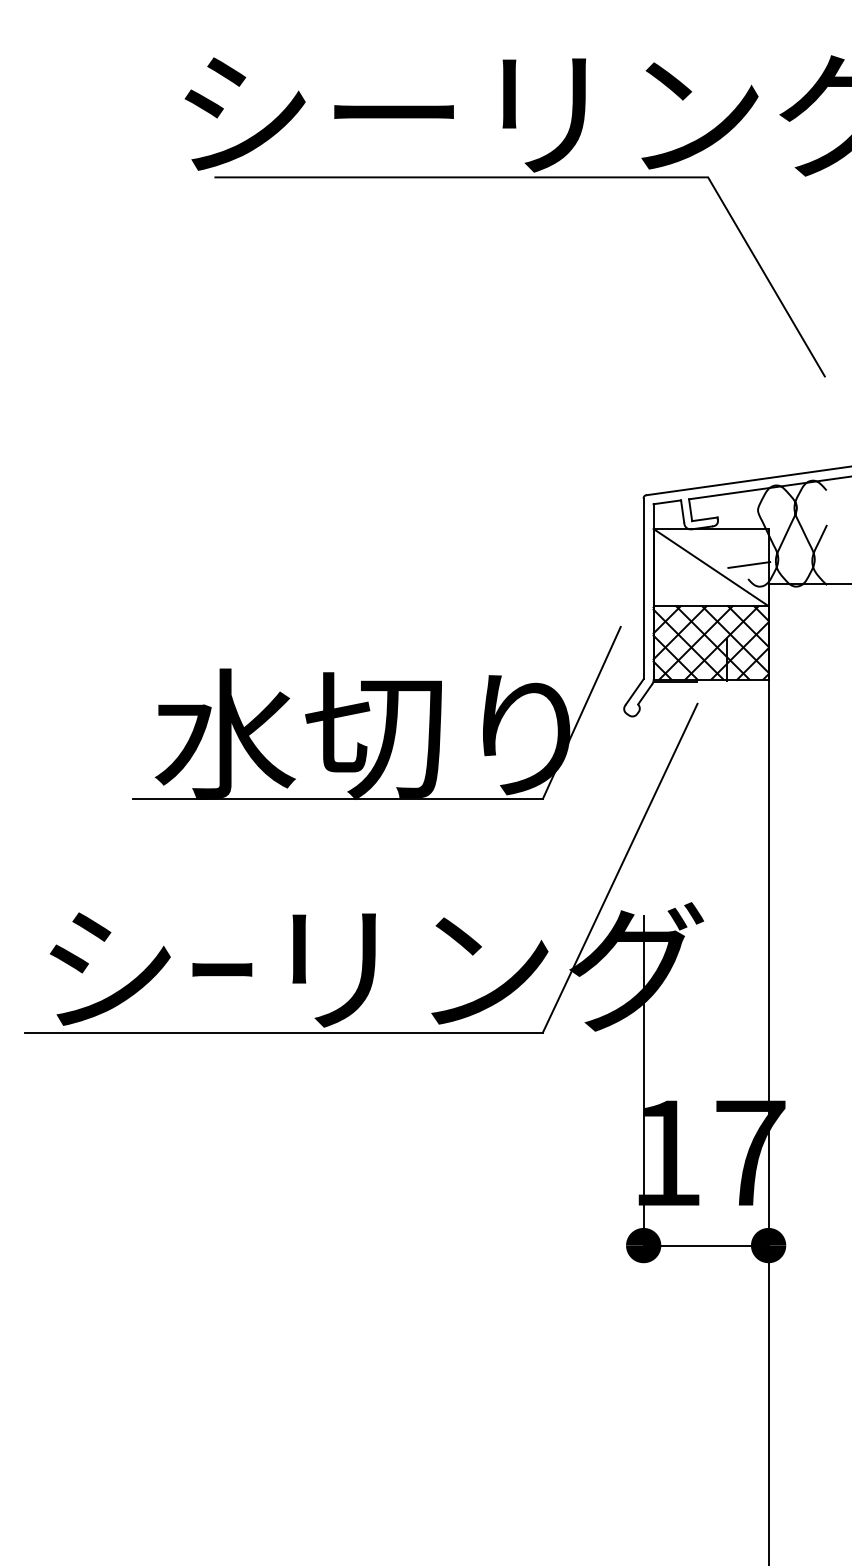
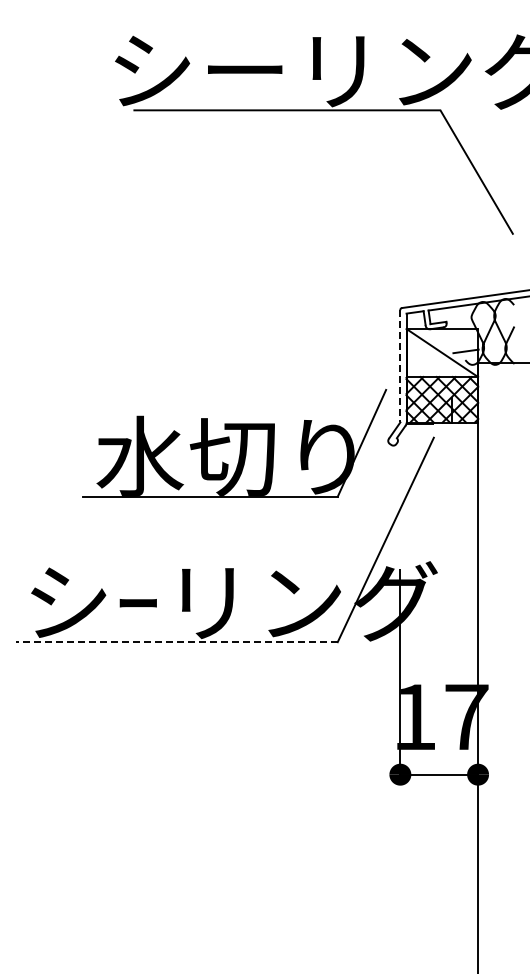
line: (643, 589) -> (400, 366), solid -> dashed
line: (283, 1033) -> (176, 642), solid -> dashed

